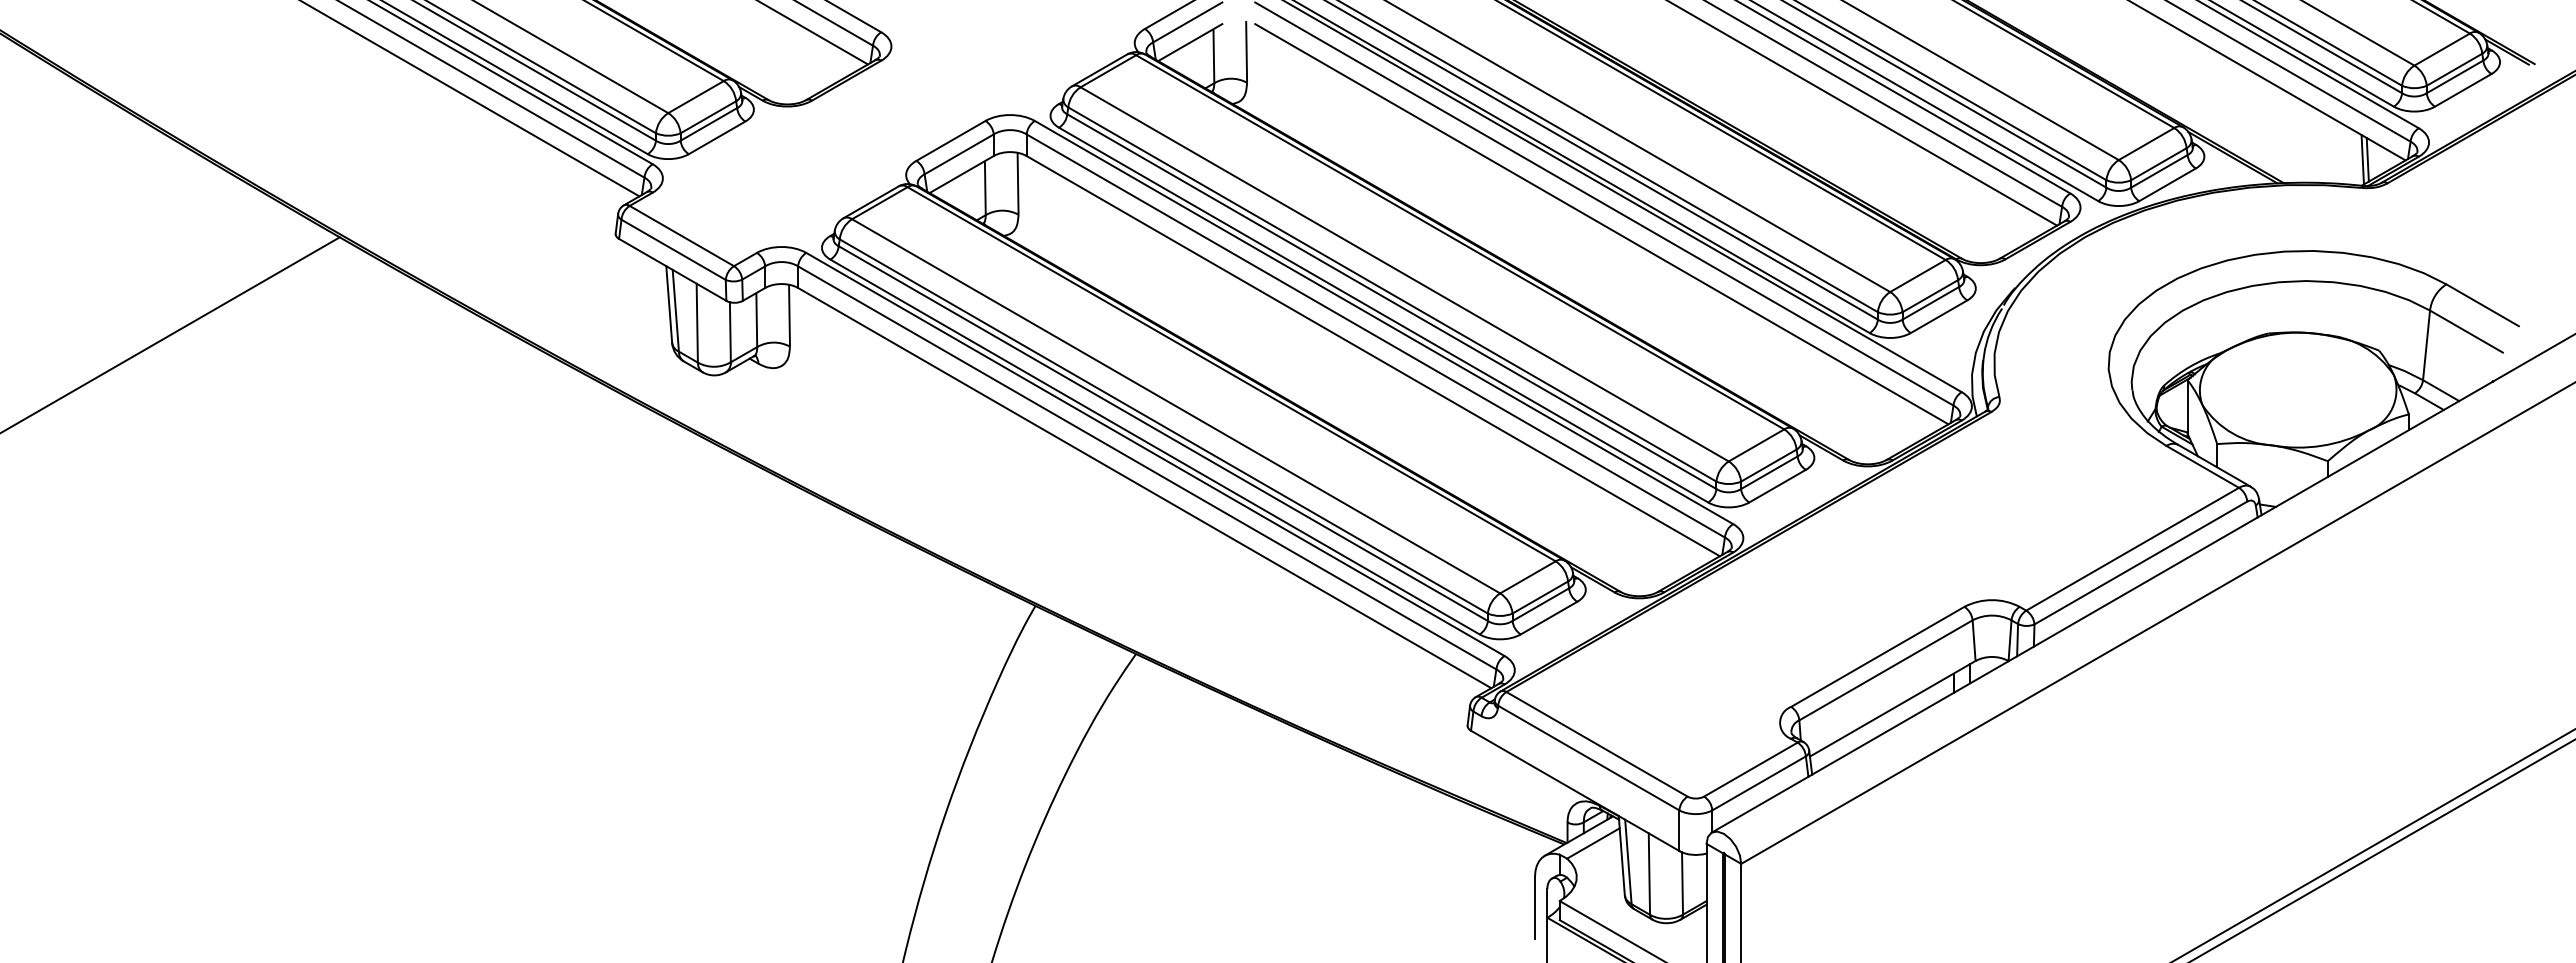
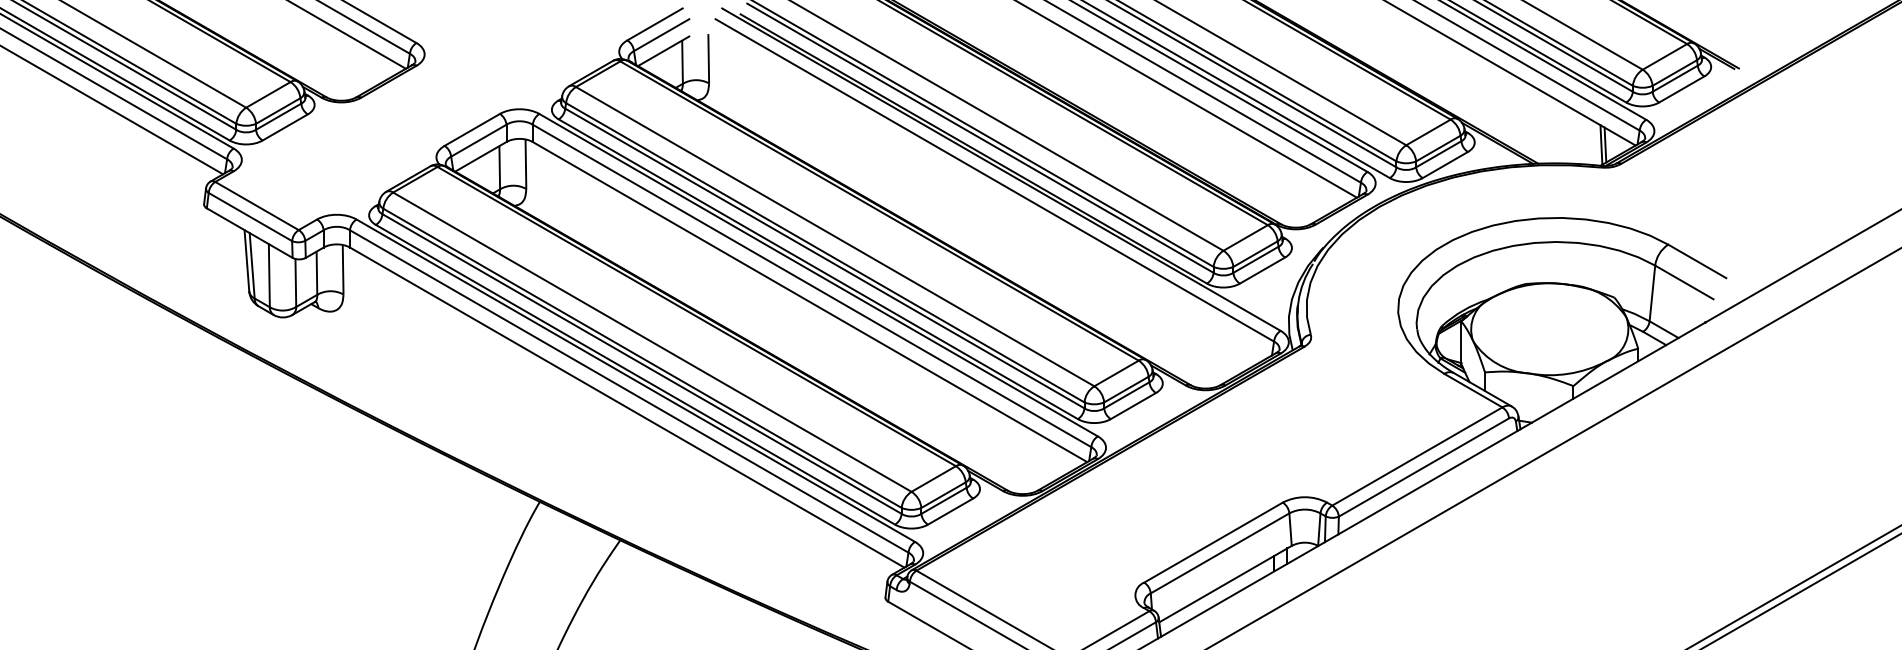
line: (1601, 224) -> (992, 196), removed

